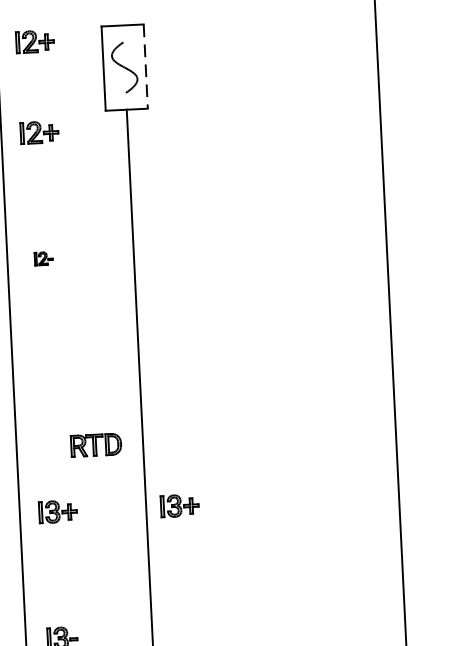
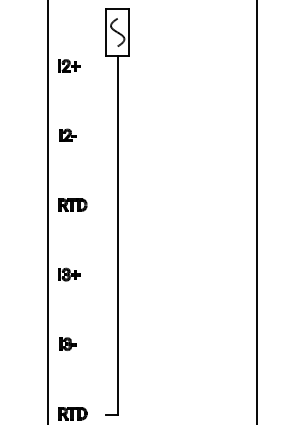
part: (35, 40) -> (69, 15), removed
line: (146, 68) -> (129, 33), dashed -> solid
part: (42, 257) -> (67, 134), size x1.67
part: (95, 444) -> (72, 204), moved
part: (180, 505) -> (136, 274), removed

